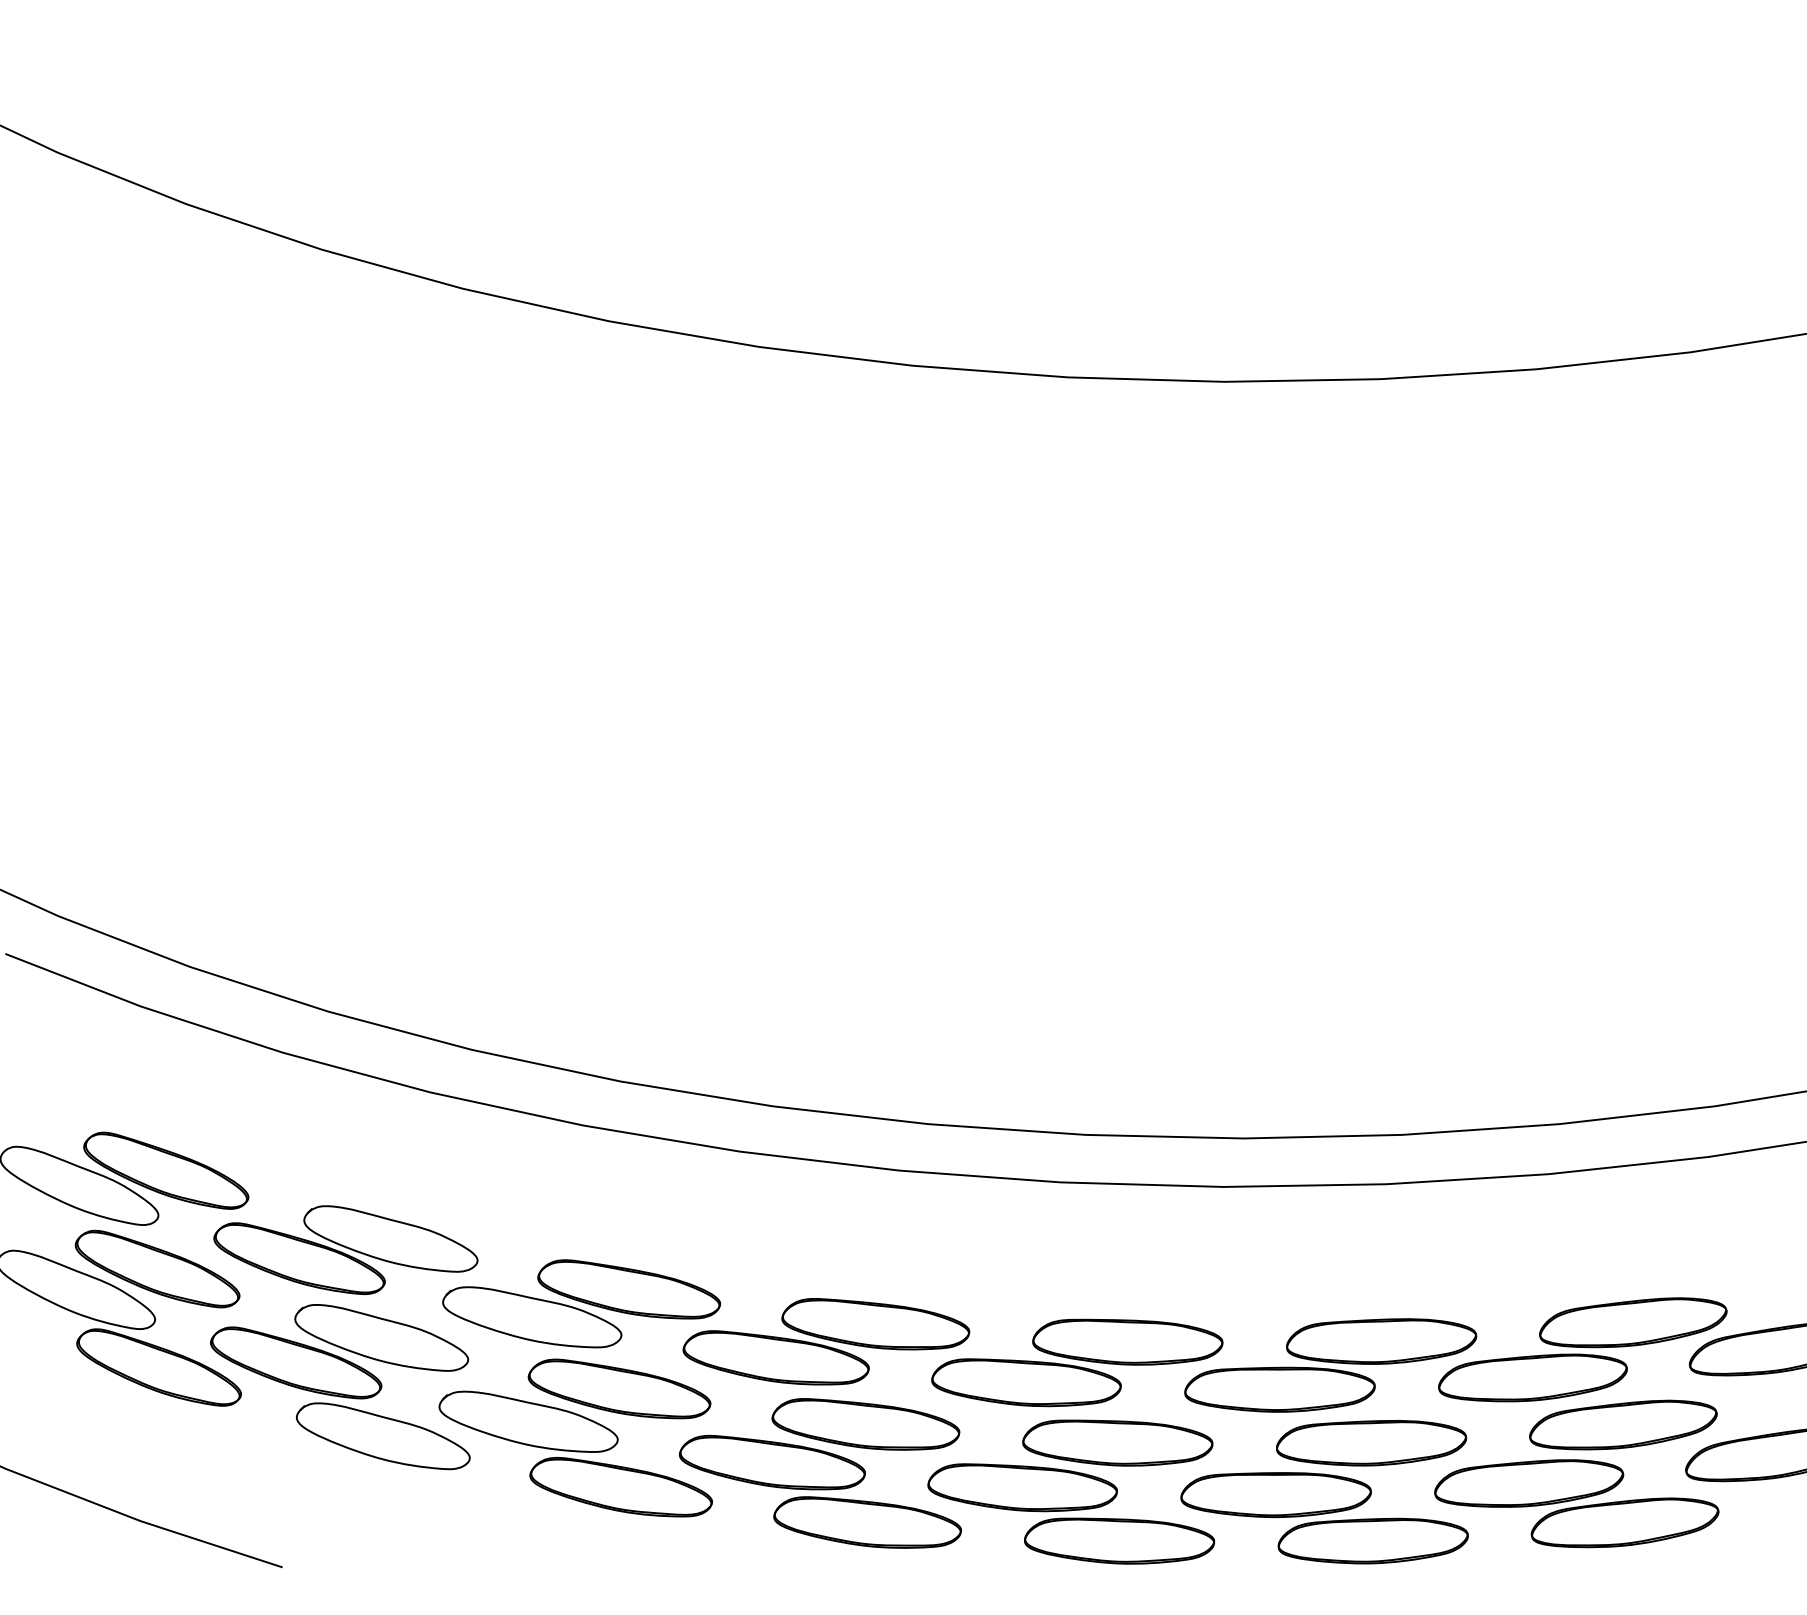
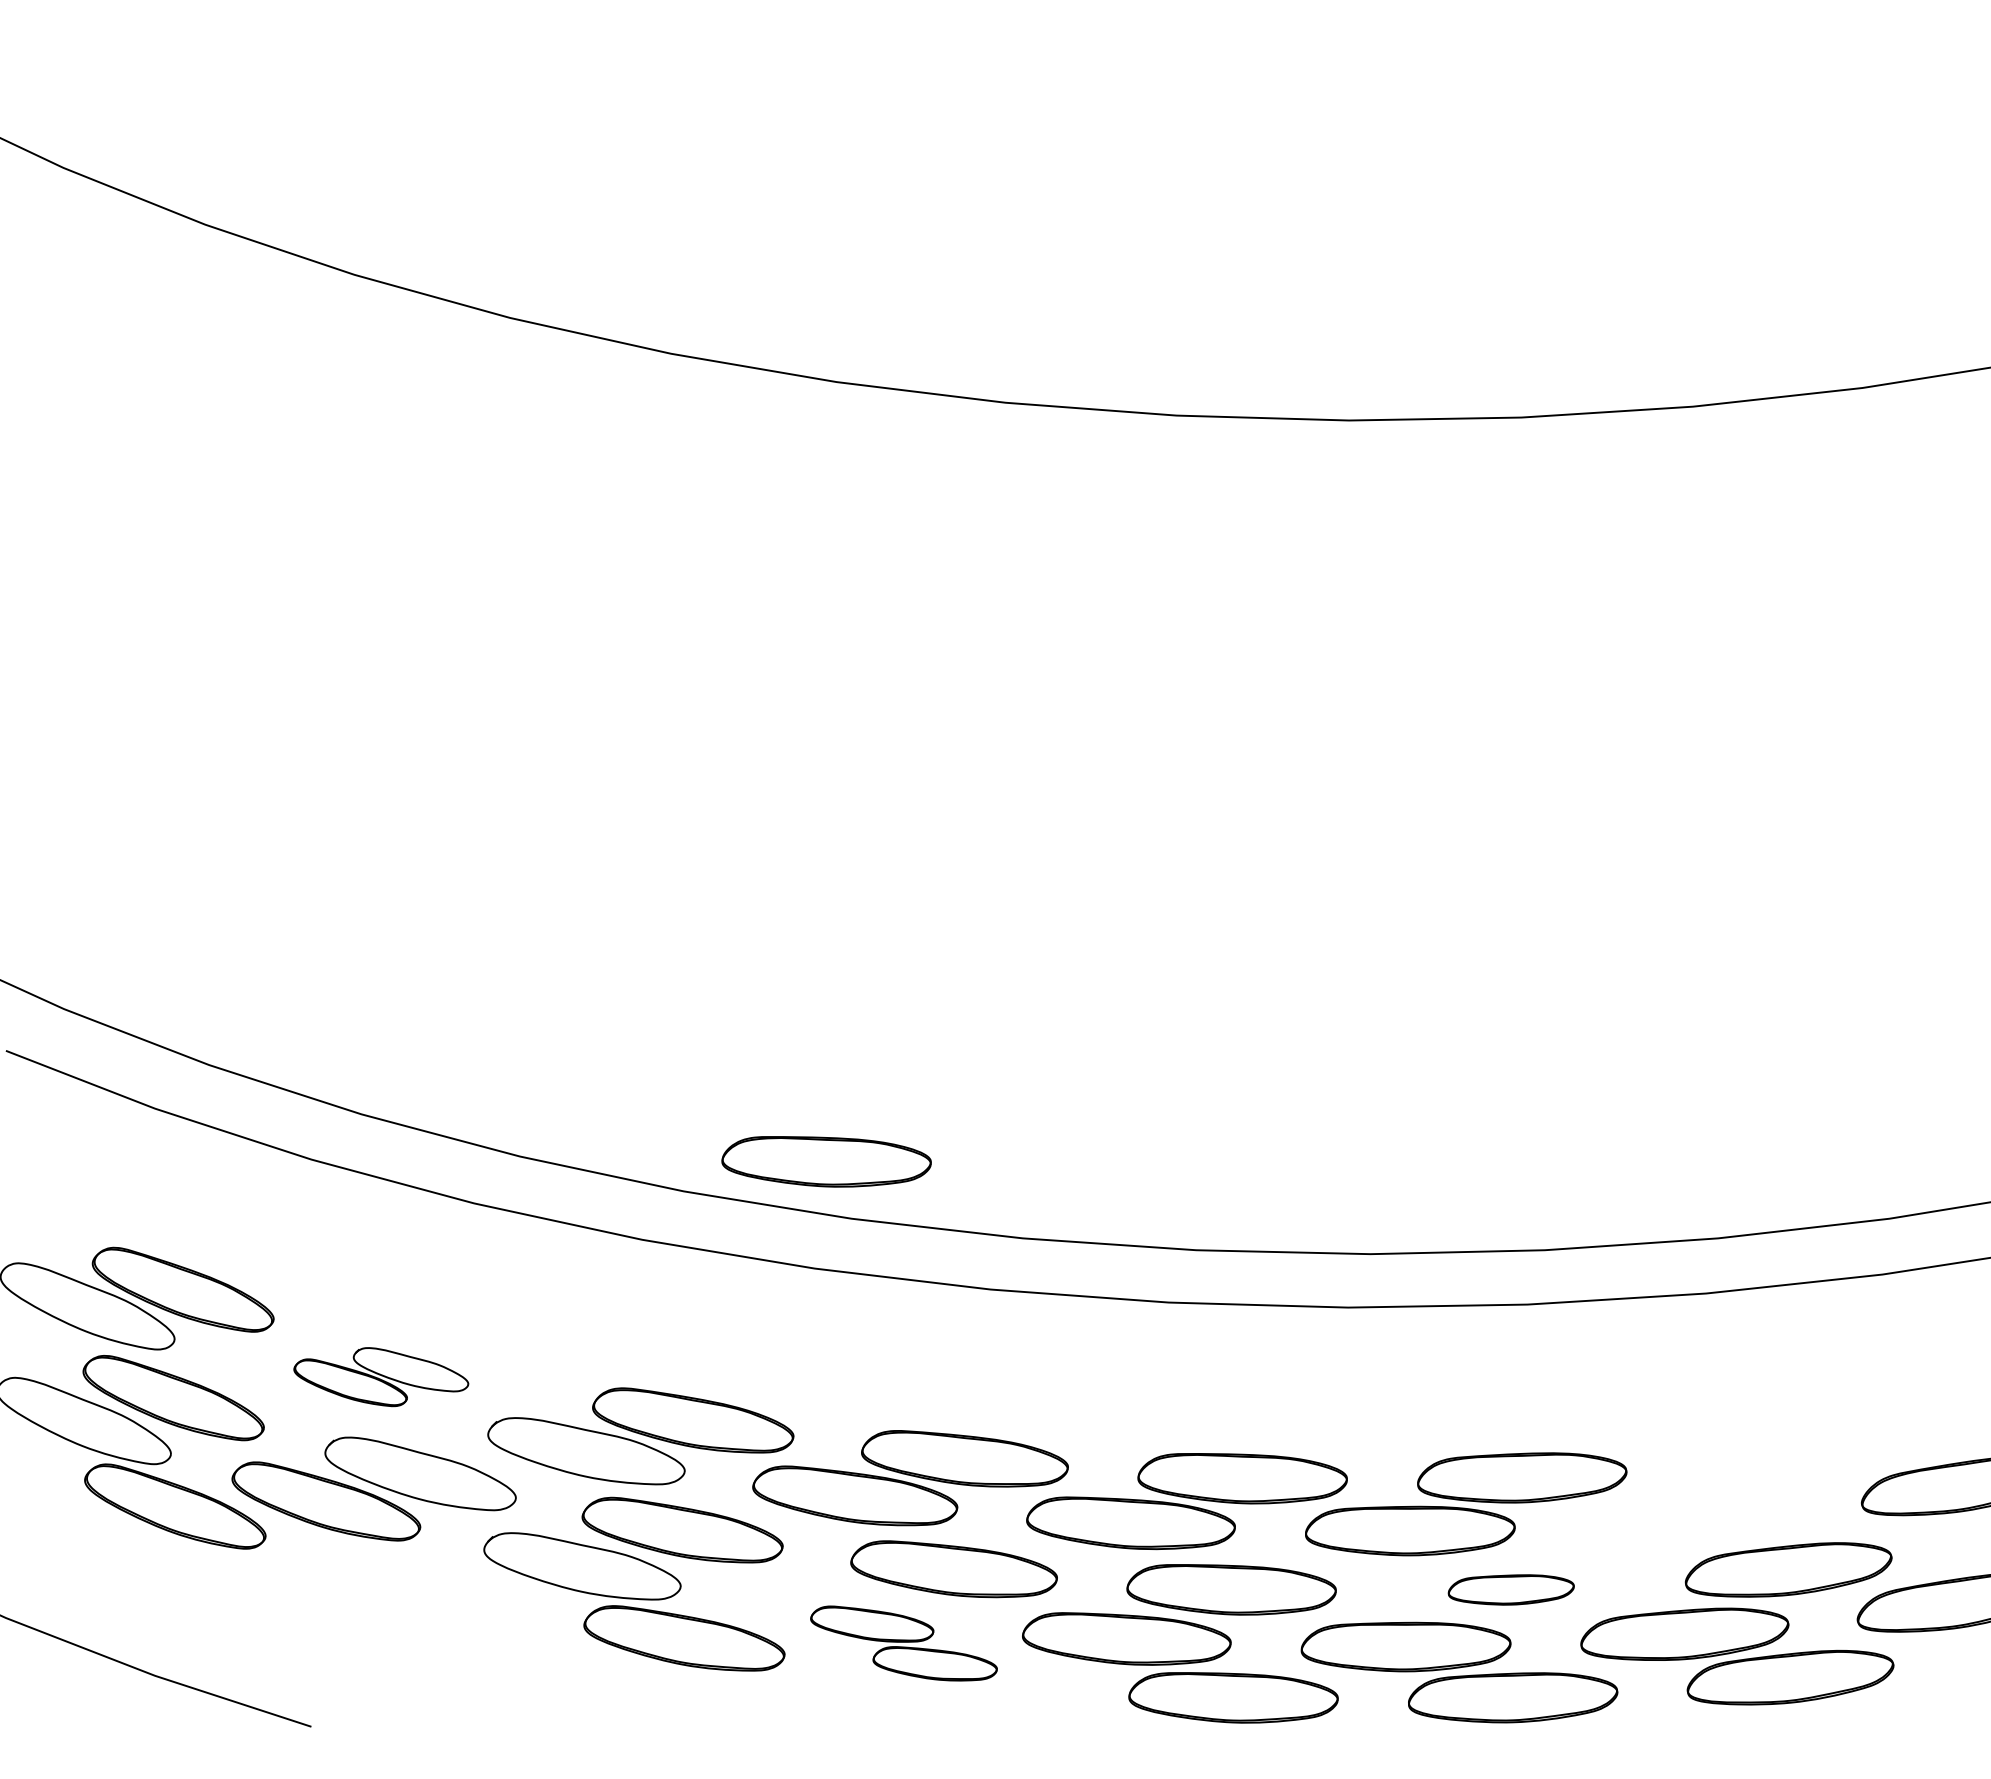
part: (750, 1054) -> (826, 1161), added
part: (346, 1249) -> (381, 1376), size x0.6
part: (1582, 1349) -> (1743, 1486), removed
part: (383, 1436) -> (422, 1582), removed
part: (1371, 1442) -> (1511, 1589), size x0.6
part: (820, 1491) -> (903, 1643), size x0.6

